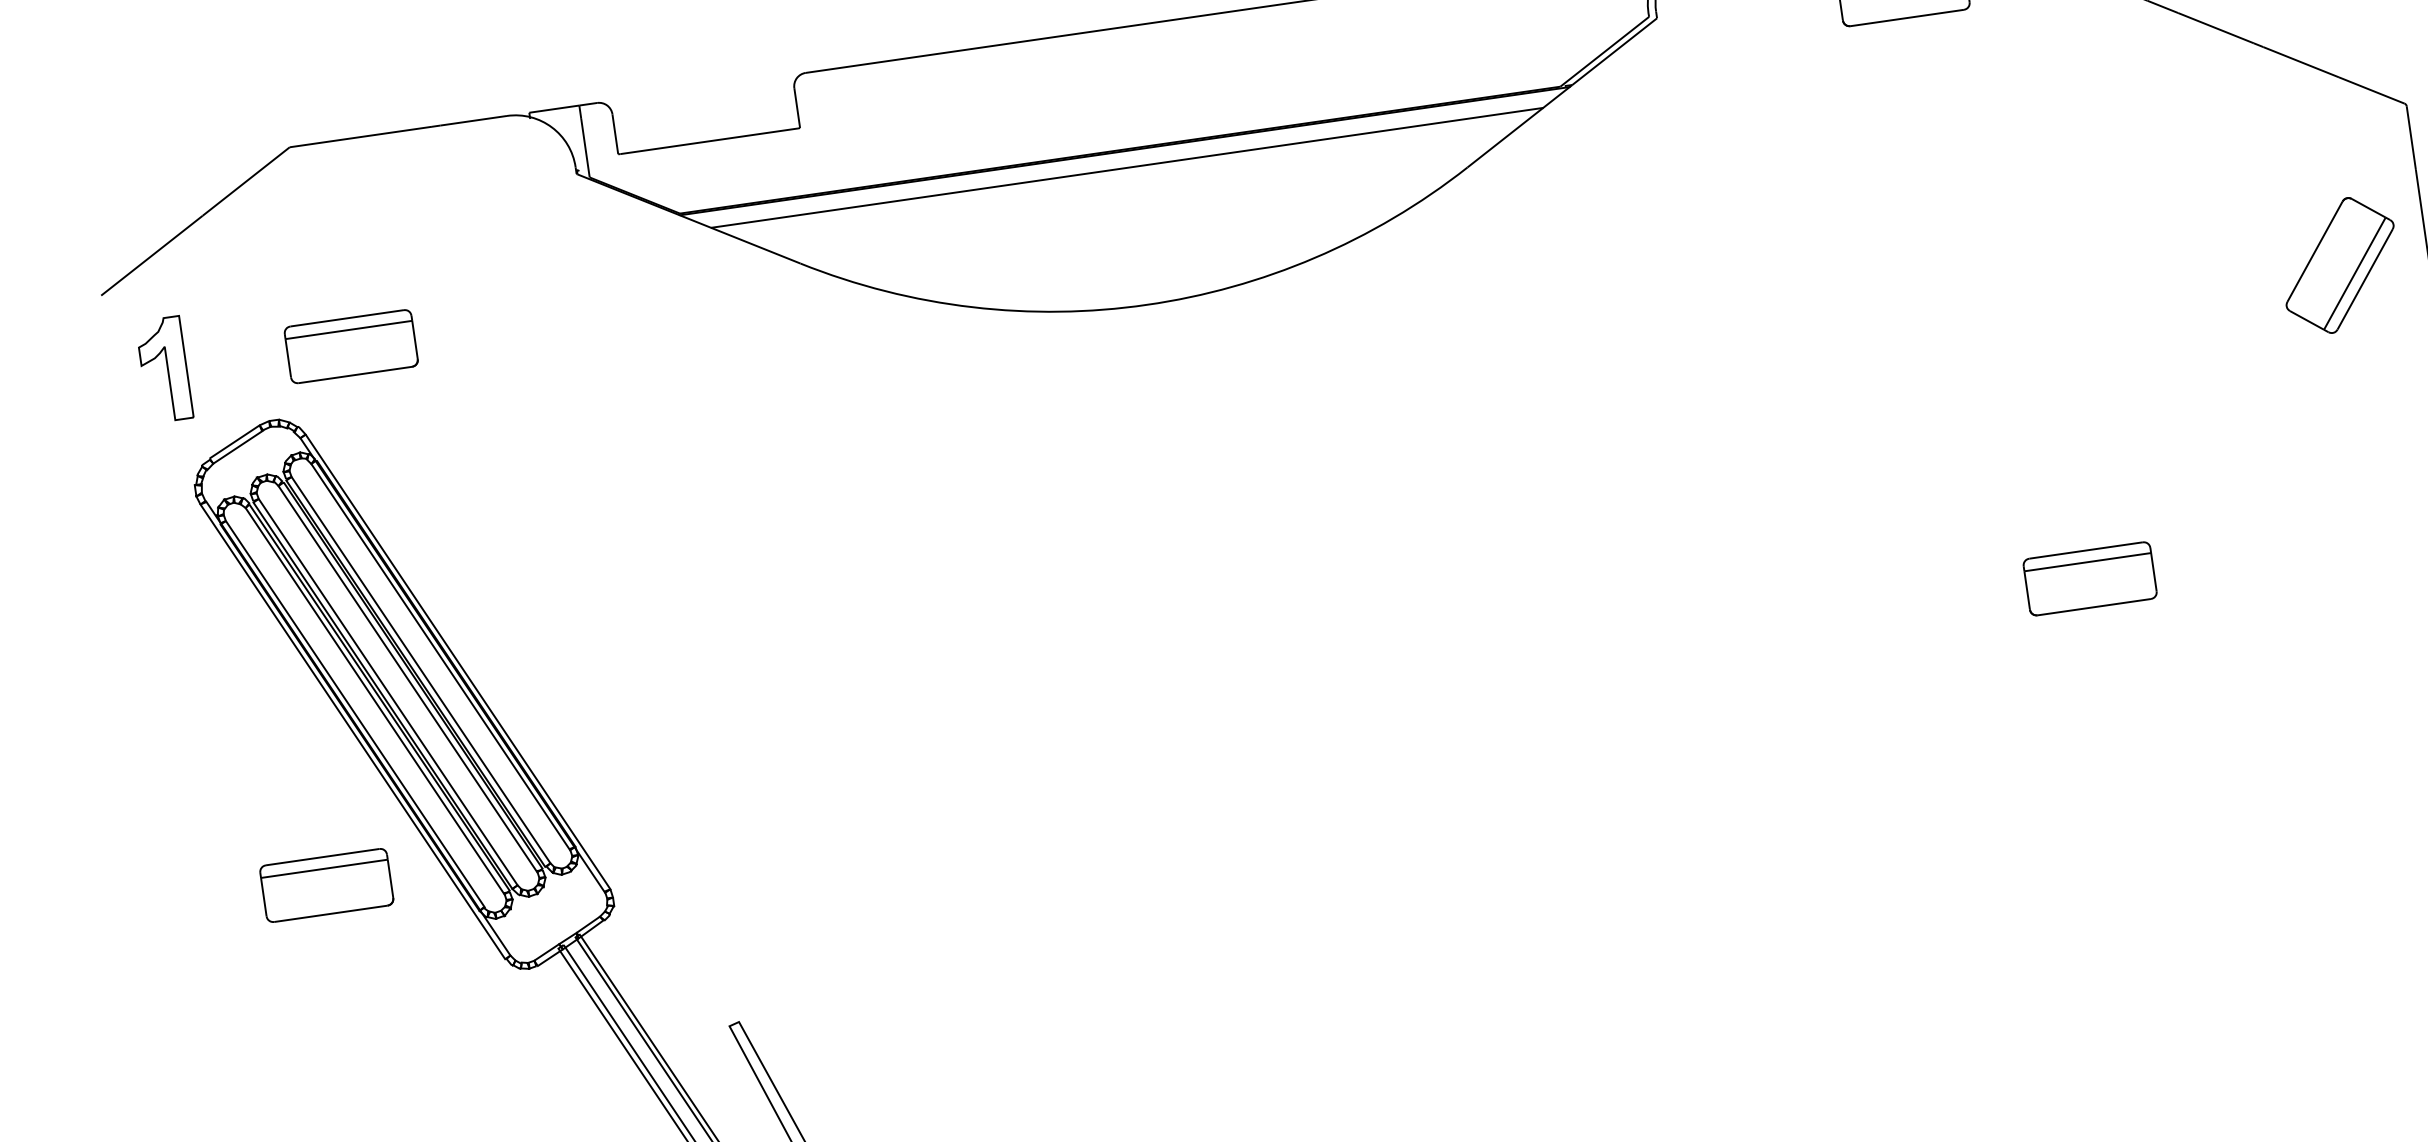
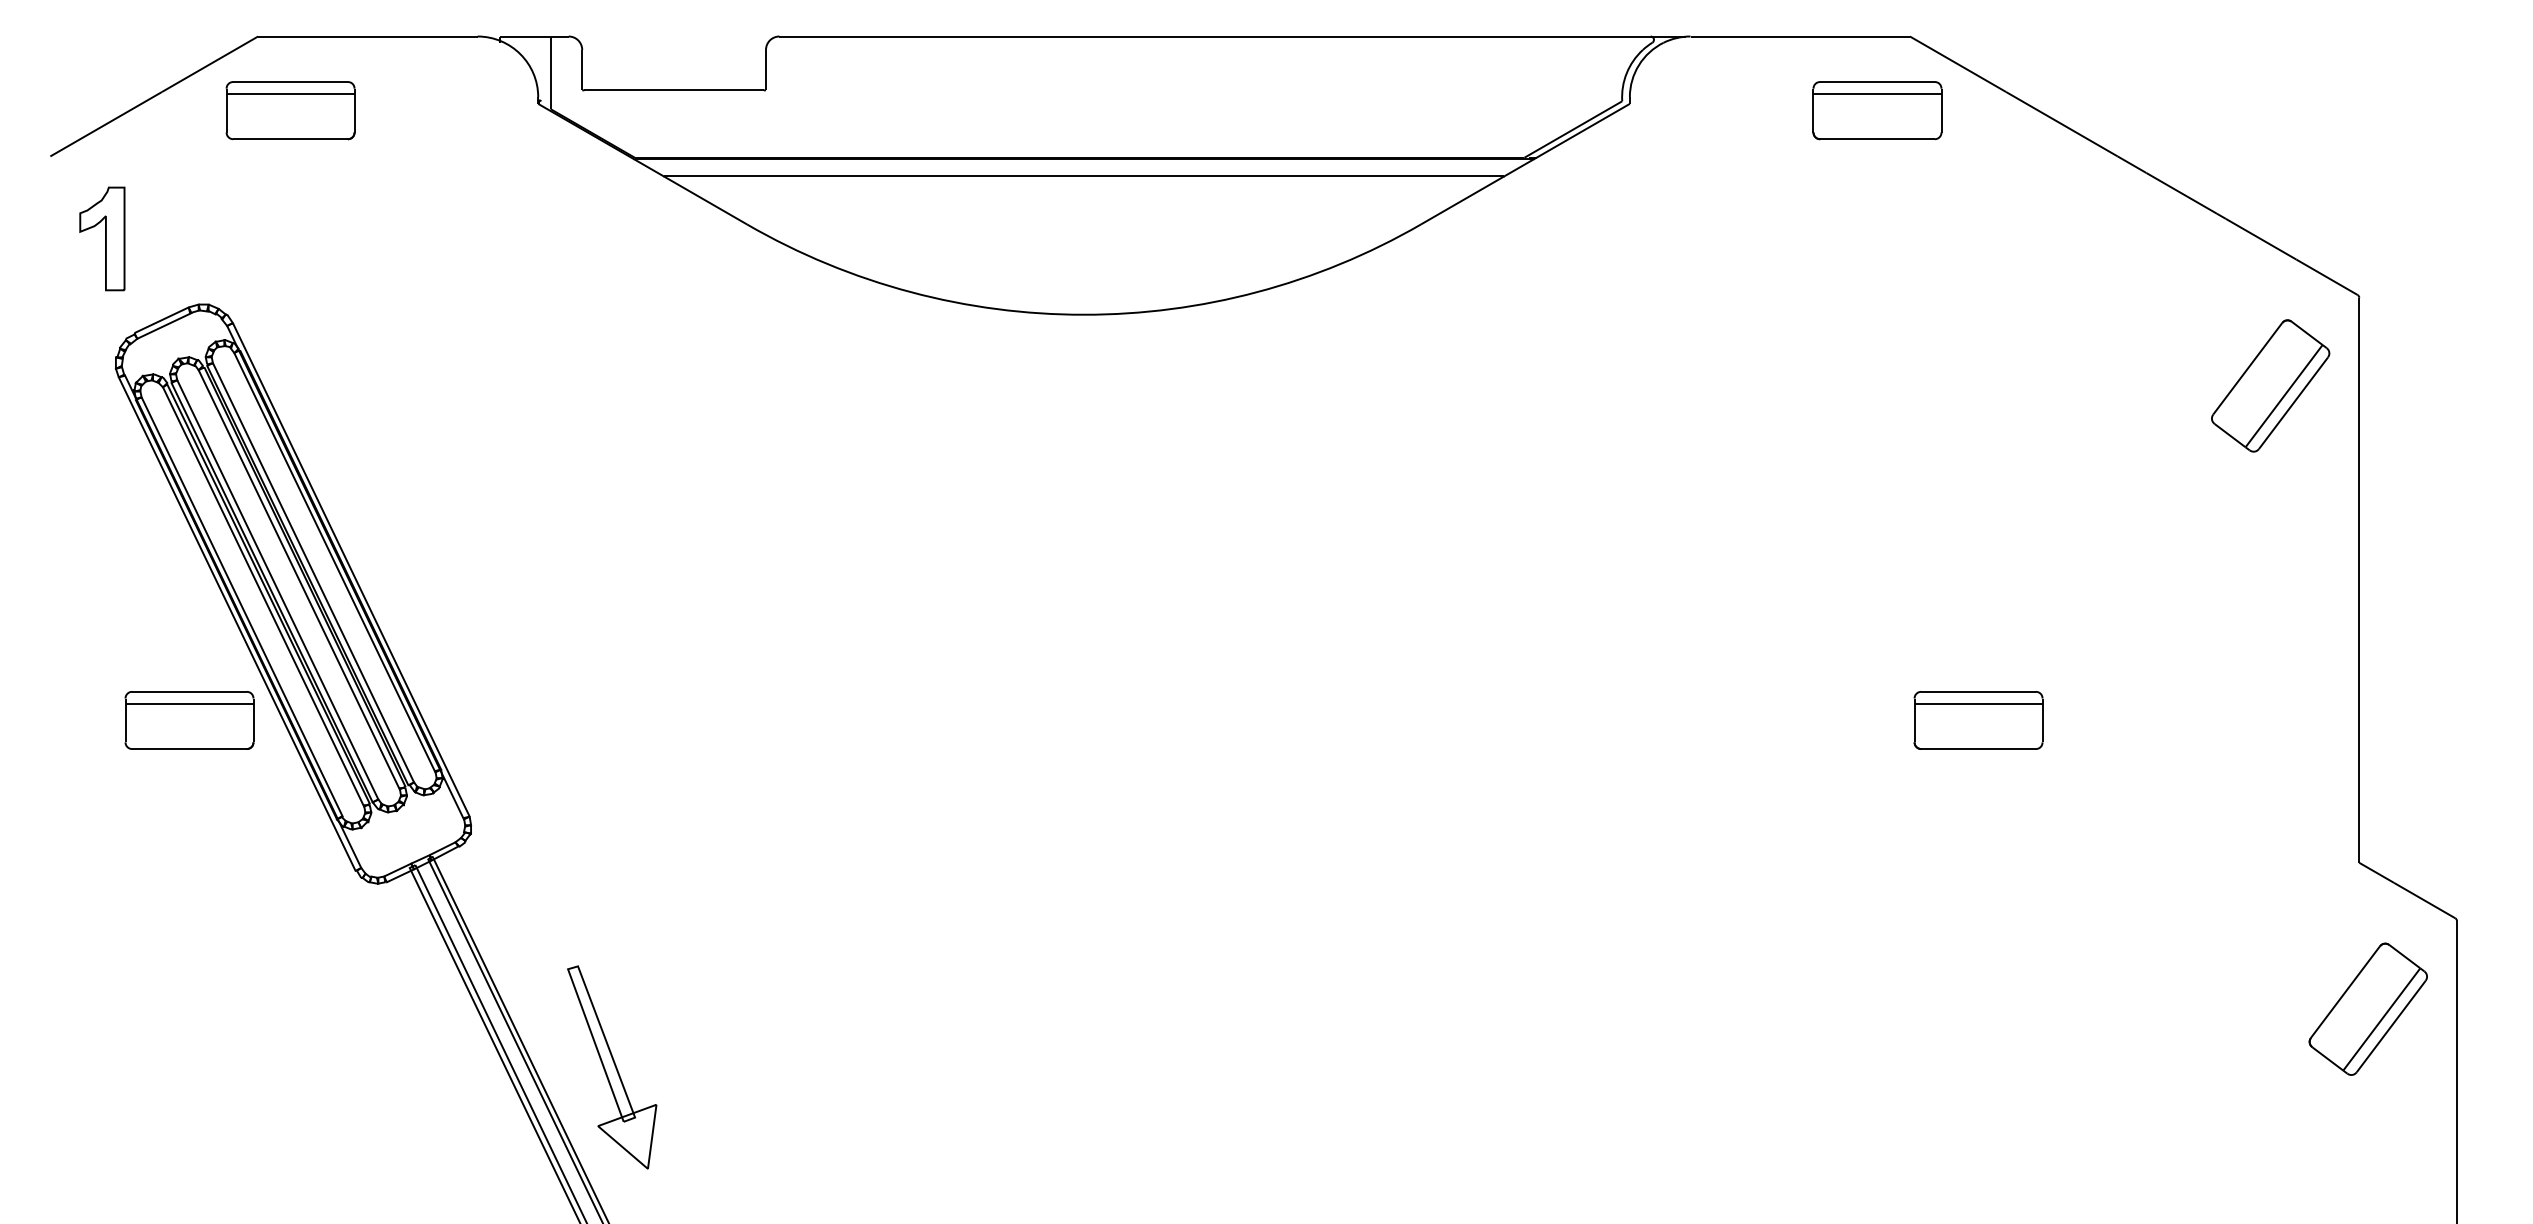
part: (2339, 265) -> (2270, 385), moved
part: (351, 346) -> (290, 110), moved
part: (326, 885) -> (189, 720), moved

